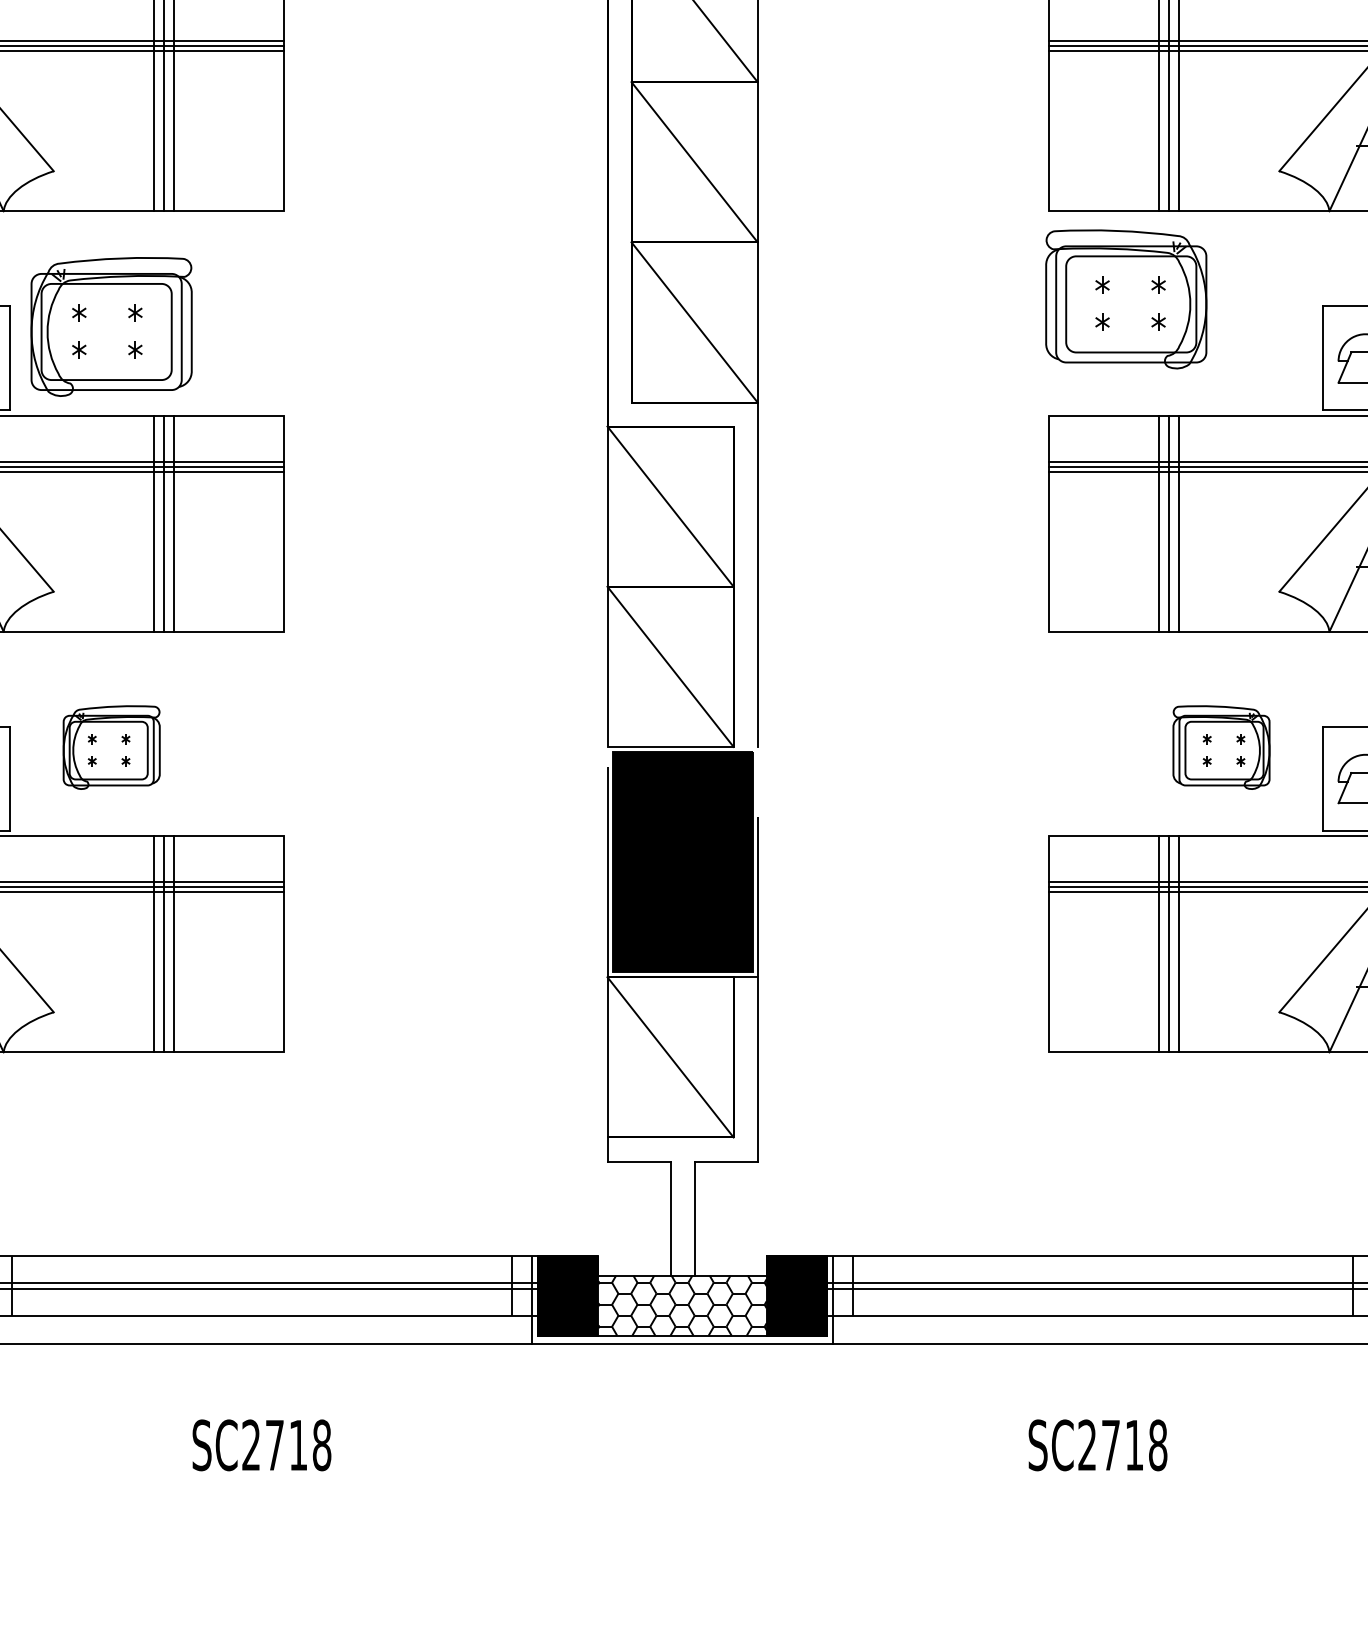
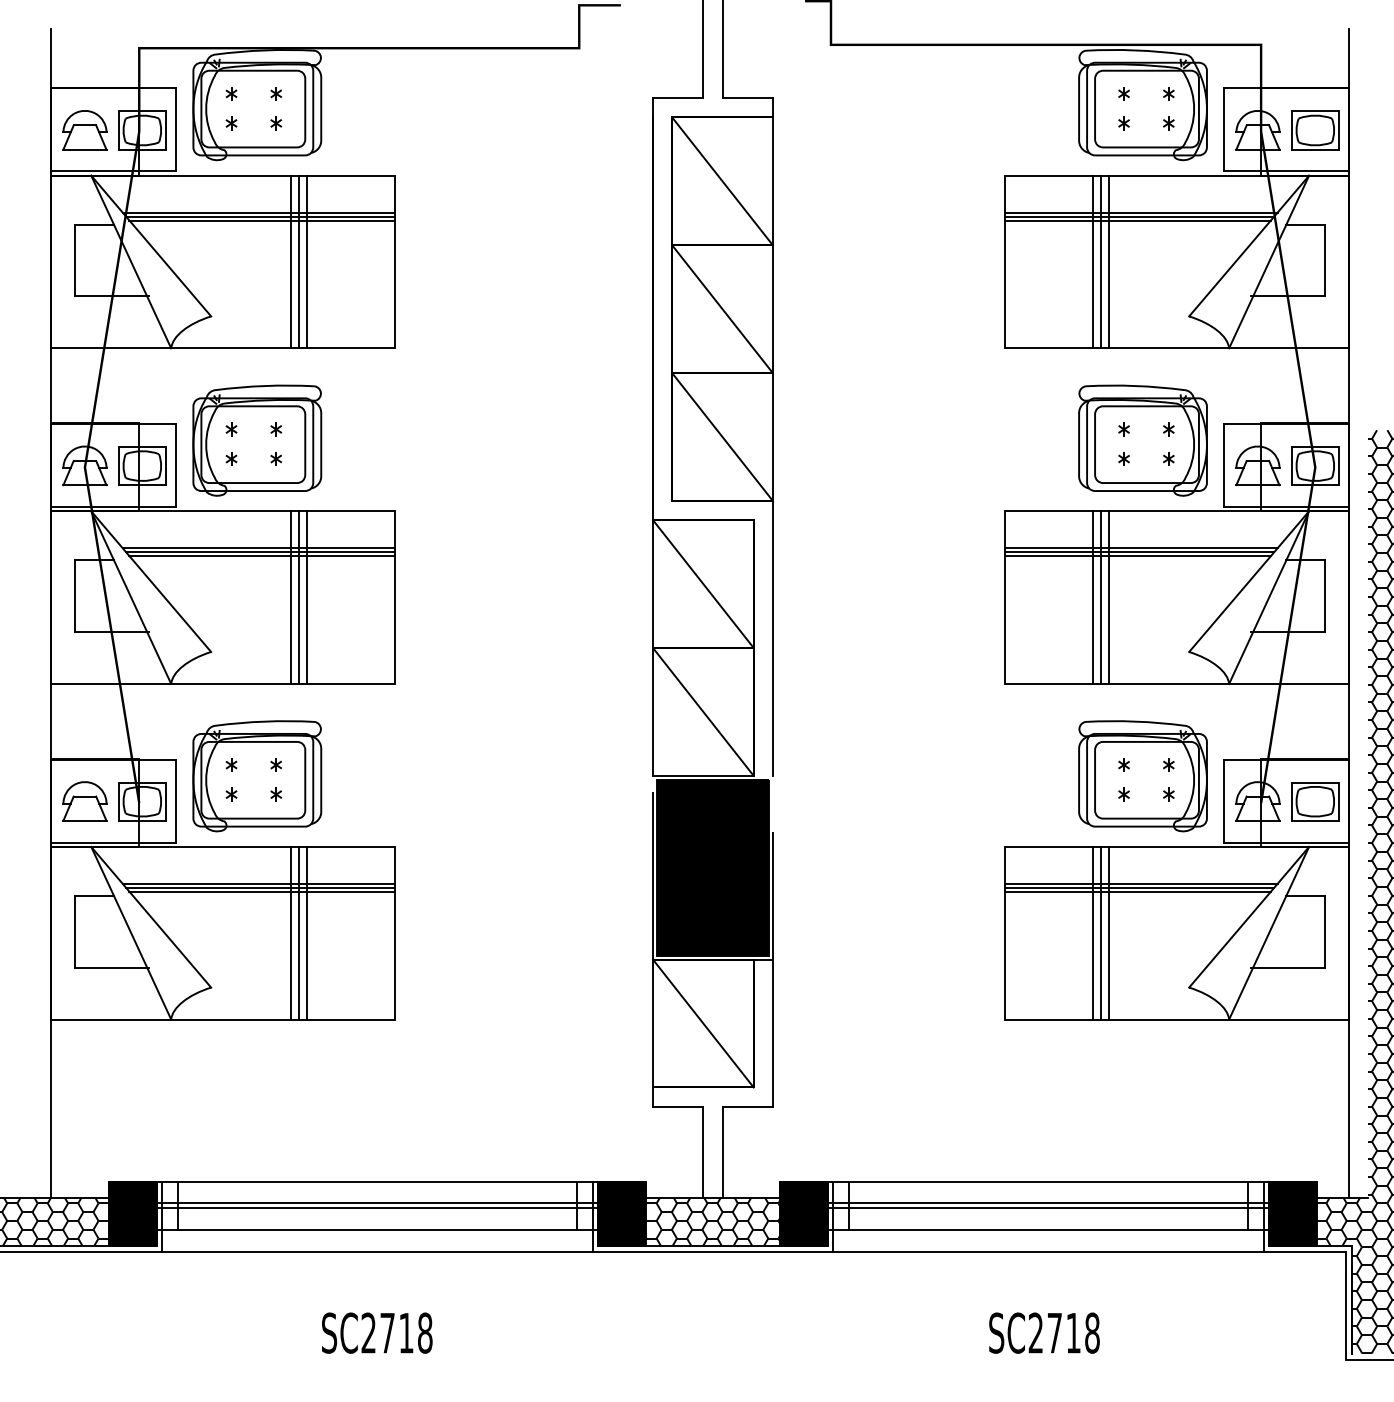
part: (1125, 299) -> (1142, 440), moved
part: (111, 747) -> (257, 776), size x1.67
part: (1220, 747) -> (1142, 776), size x1.67

